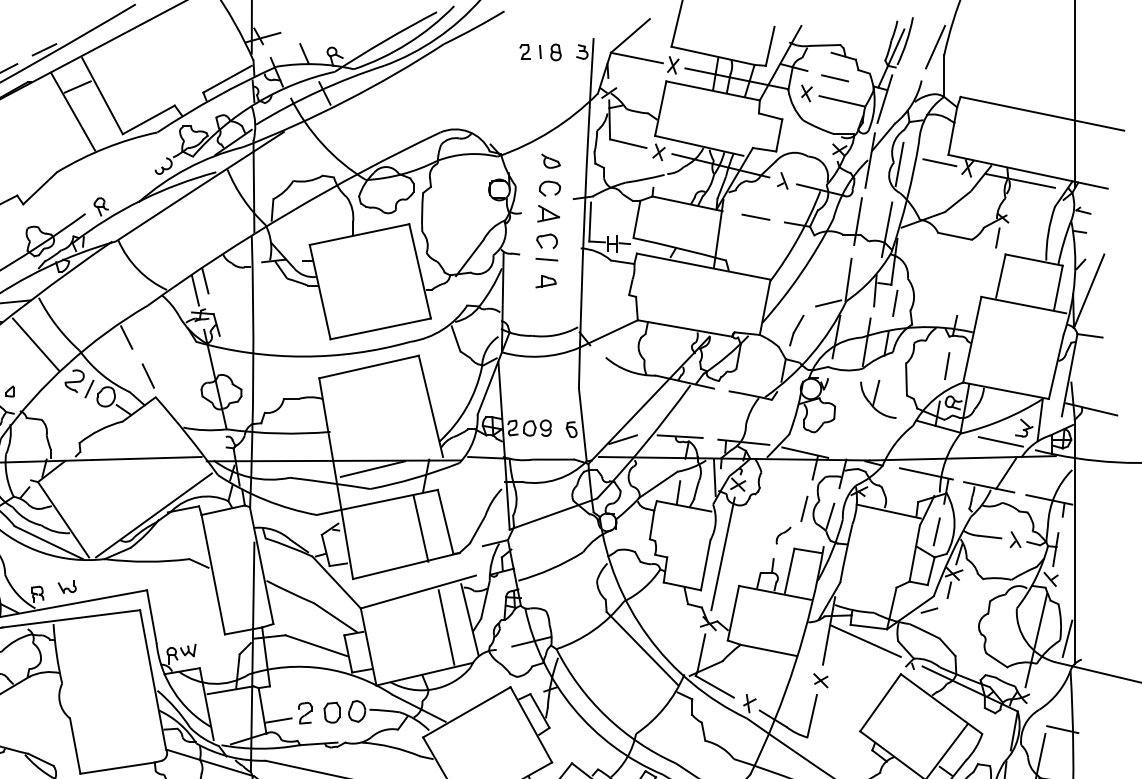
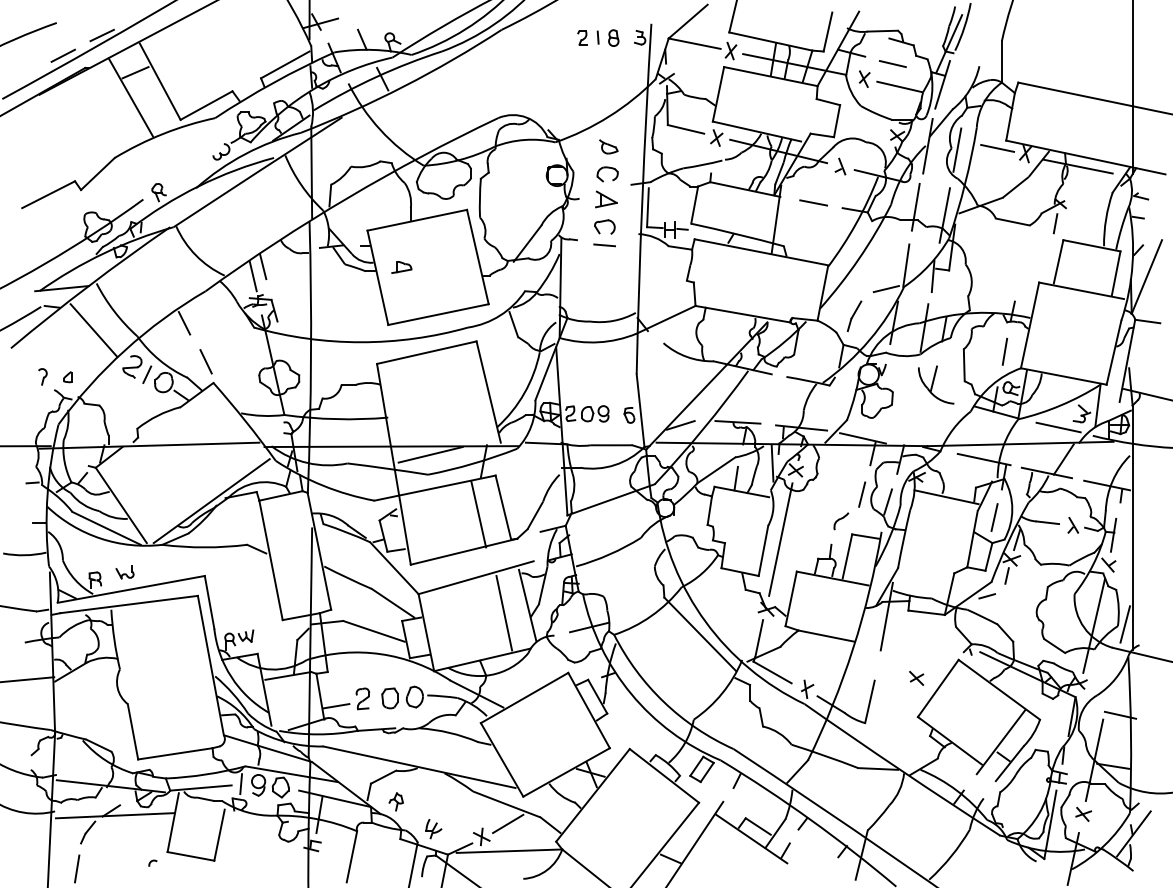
line: (934, 46) -> (992, 32), removed
part: (545, 281) -> (401, 267), moved
line: (894, 302) -> (952, 288), removed
line: (865, 640) -> (923, 626), removed
part: (820, 679) -> (916, 677), moved

